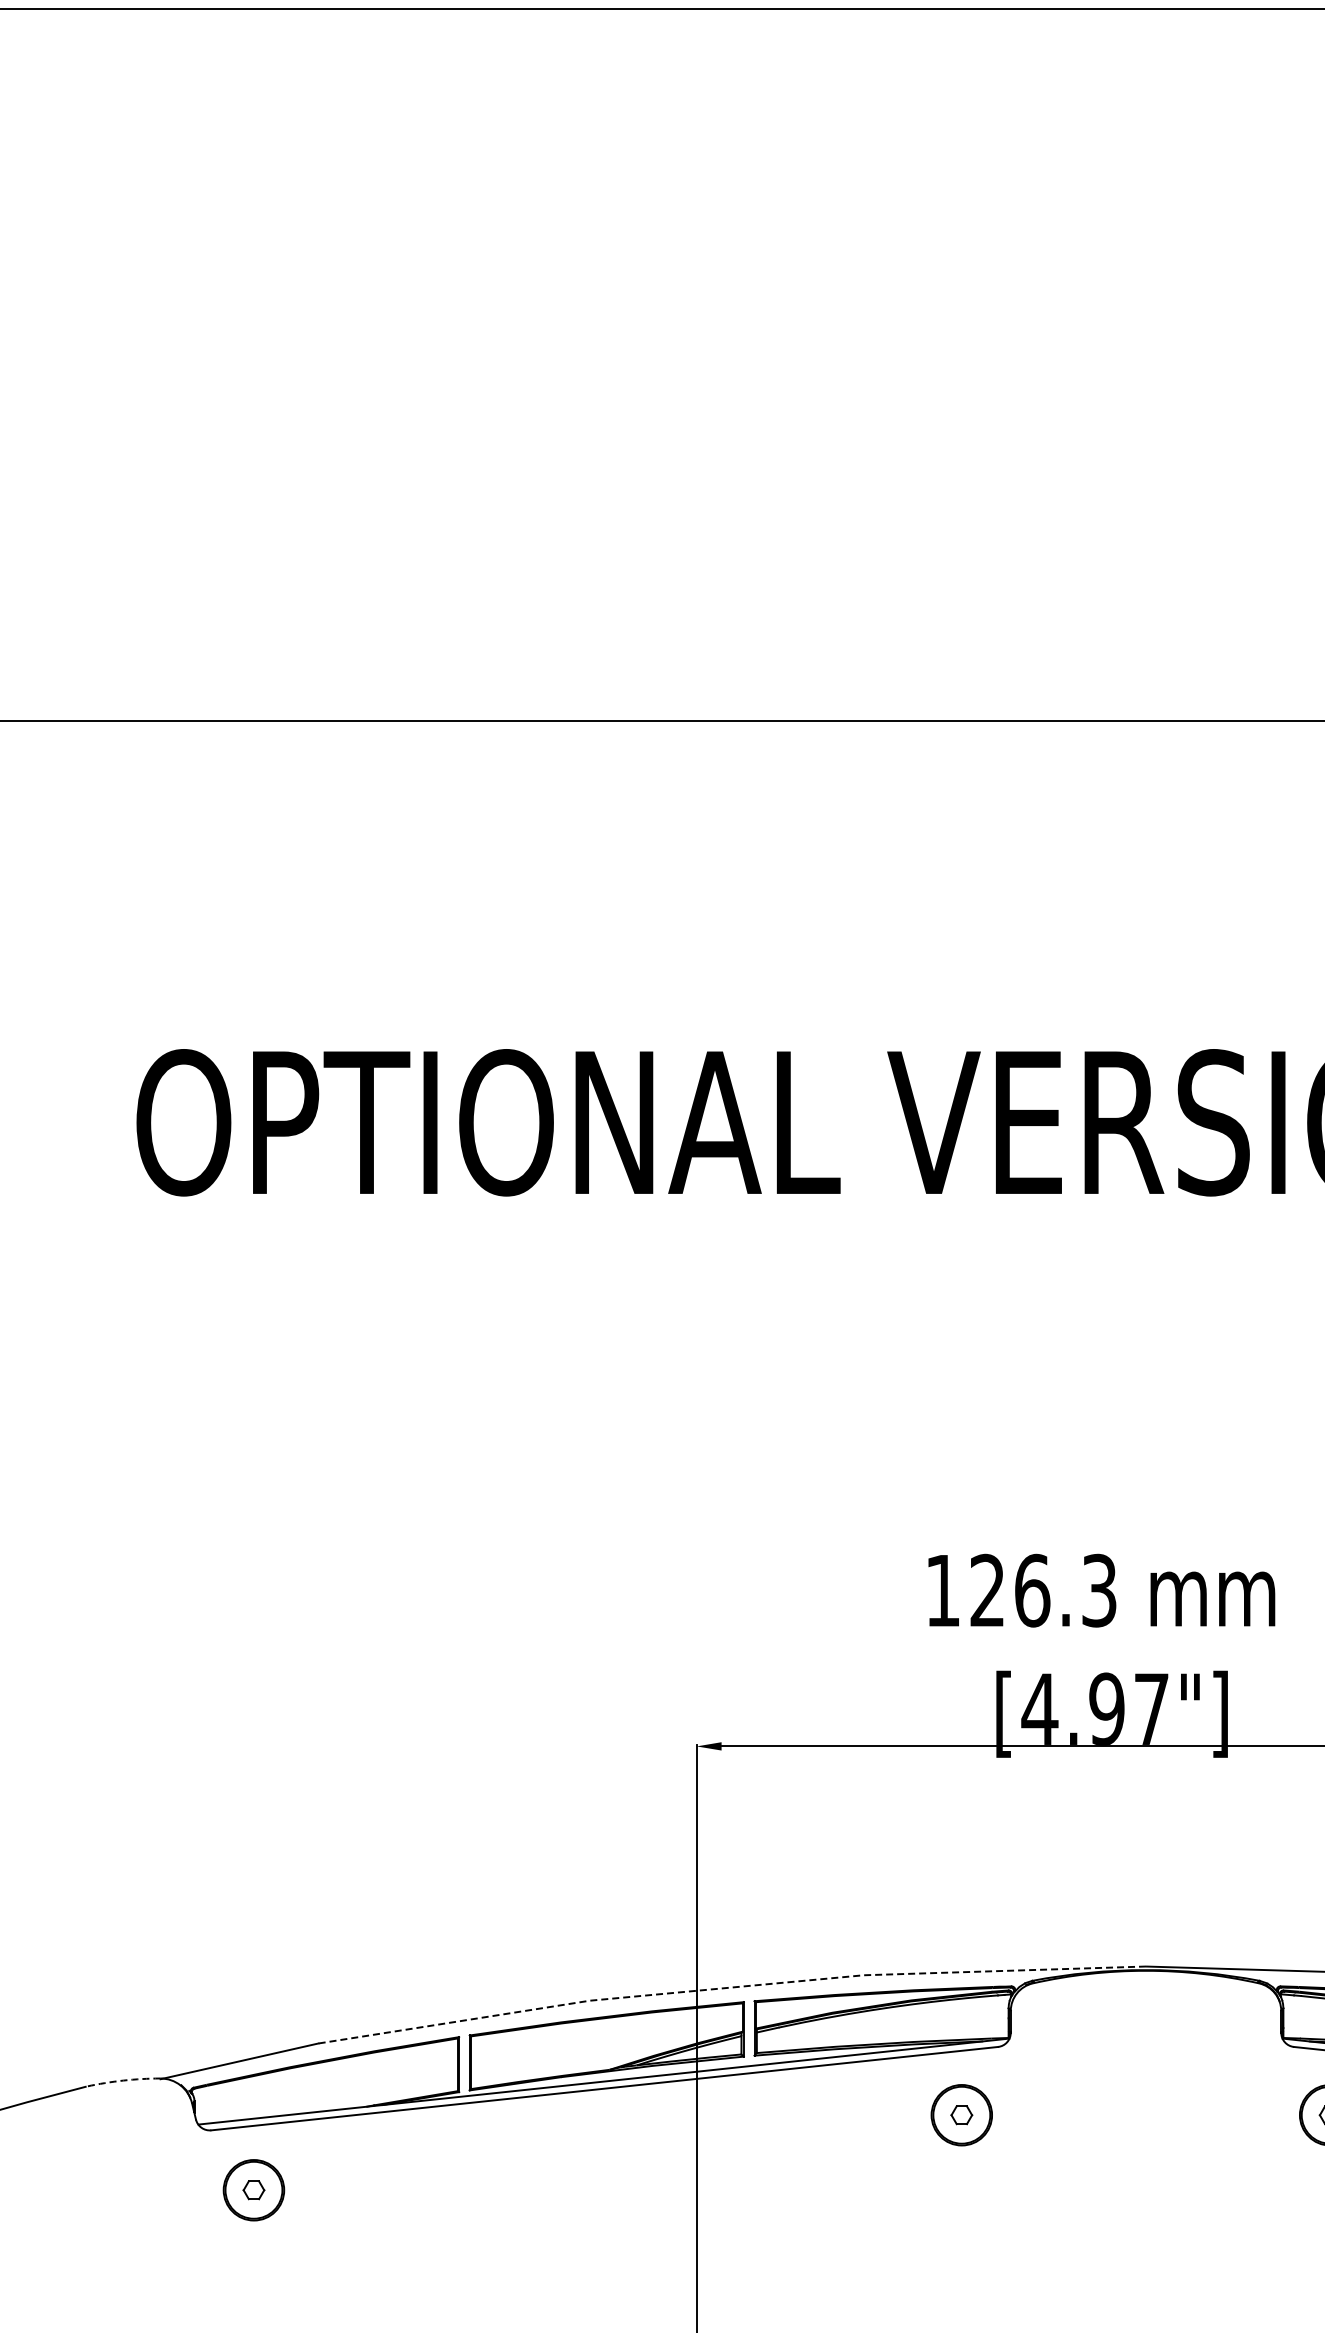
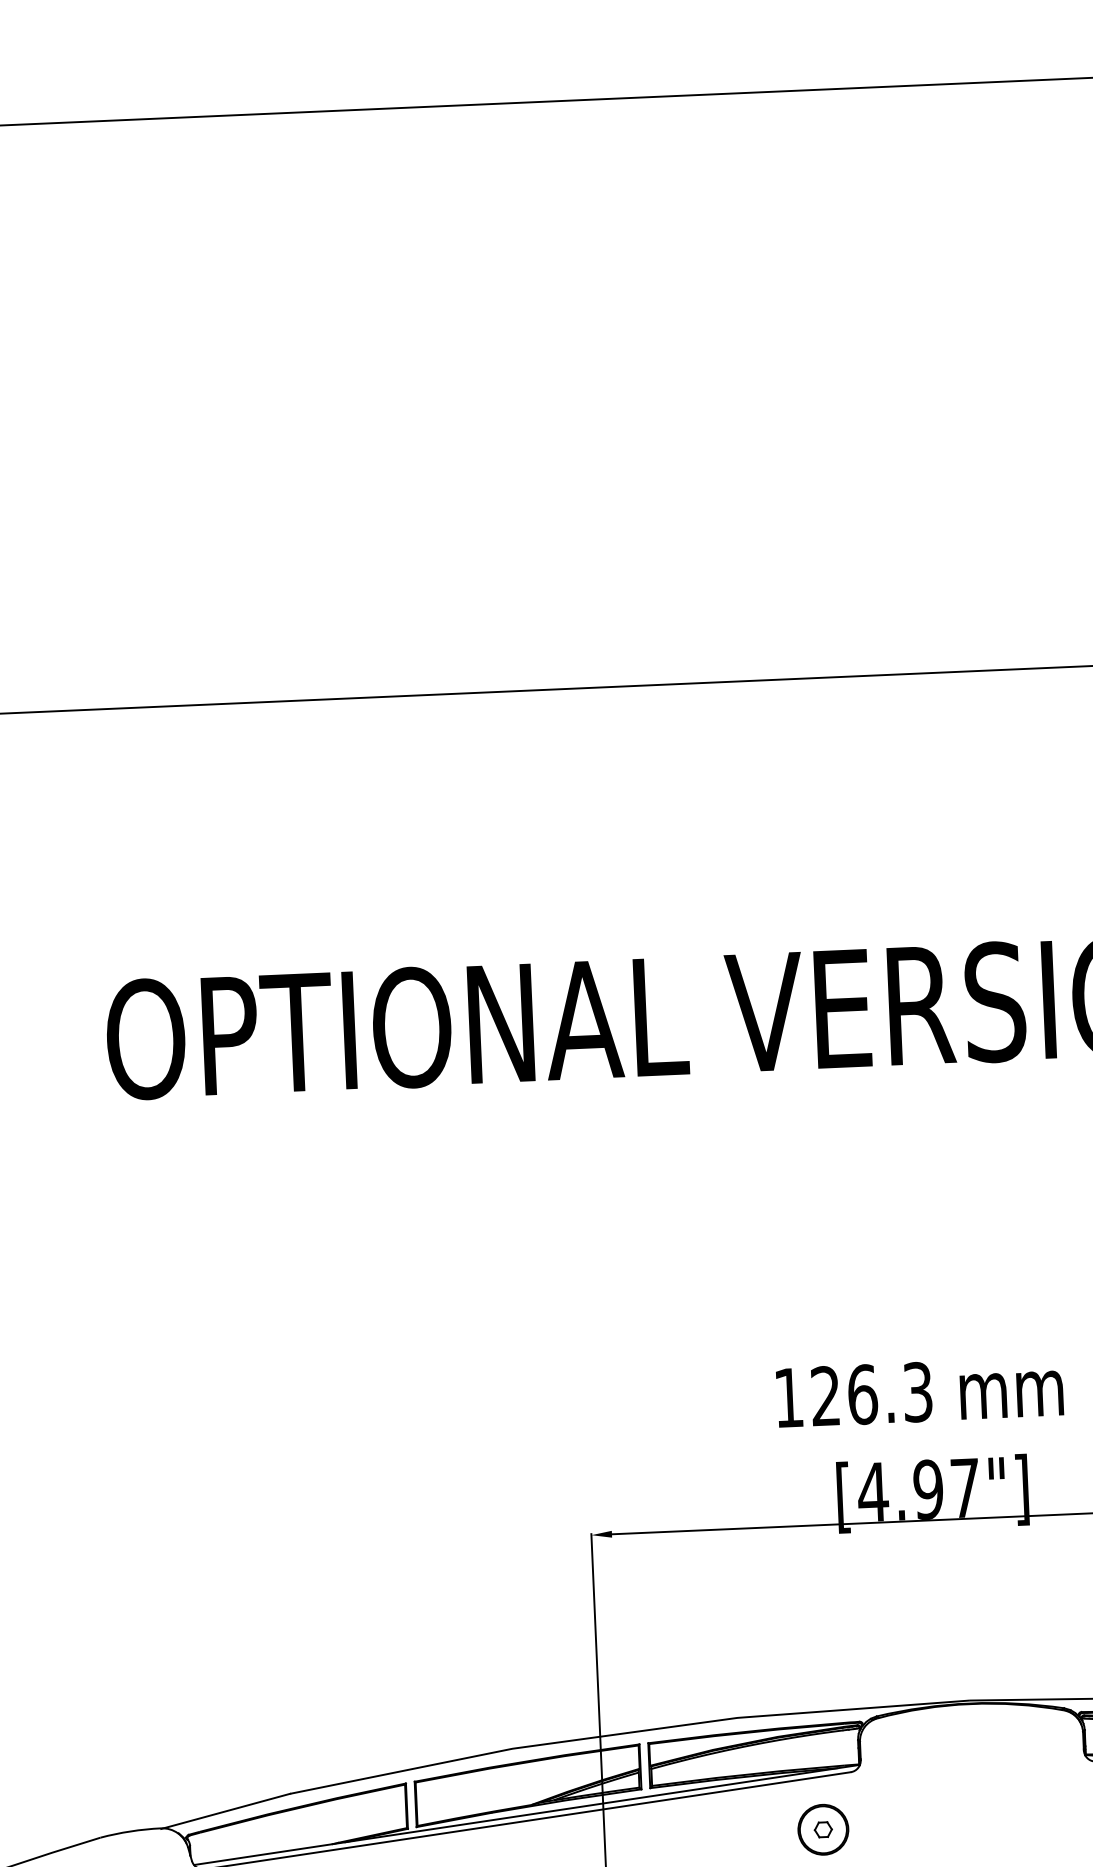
line: (730, 1987) -> (628, 1732), dashed -> solid
arc: (123, 2080) -> (130, 1831), dashed -> solid

